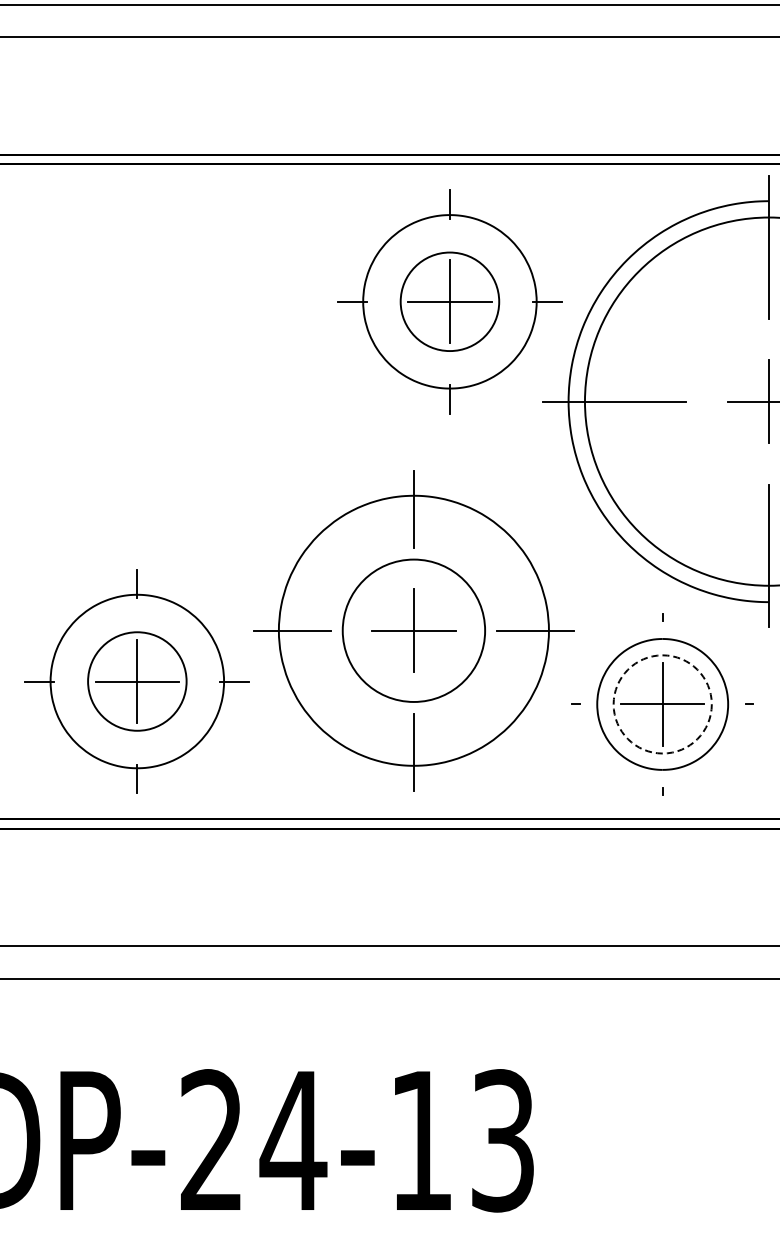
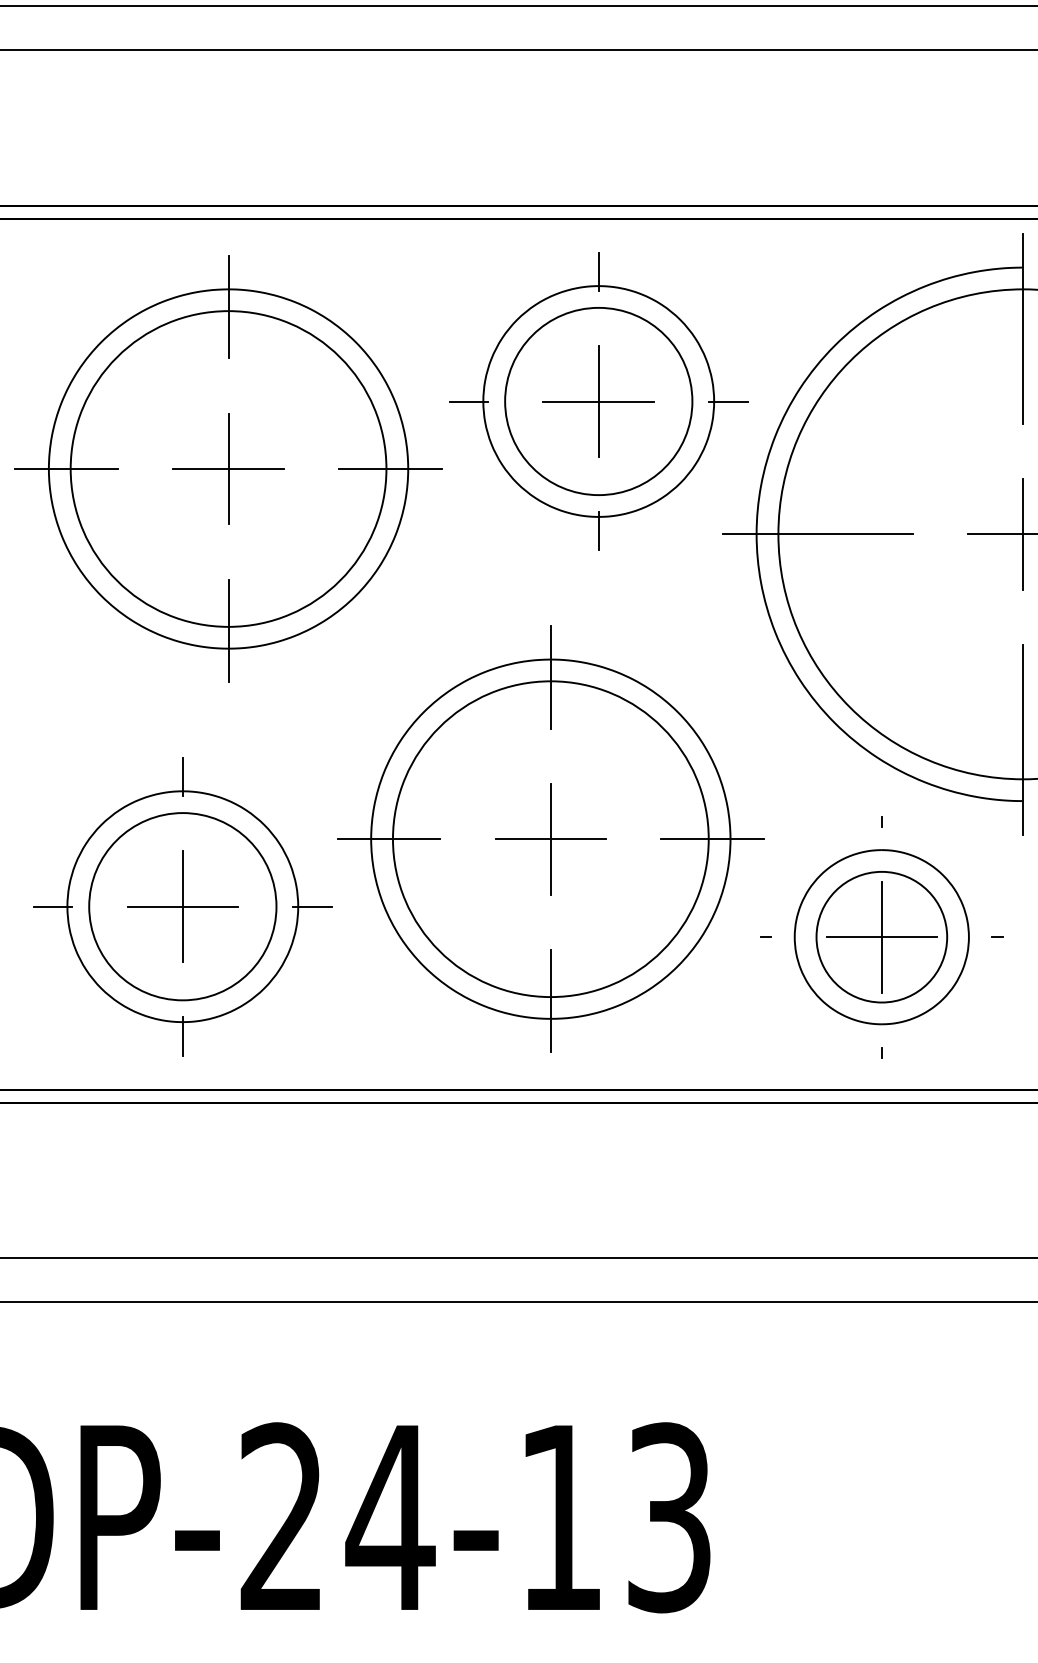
circle: (449, 301) -> (598, 401), size x1.43
part: (171, 352) -> (228, 468), added
circle: (413, 630) -> (550, 838), size x1.67
circle: (136, 681) -> (181, 906), size x1.43
circle: (662, 704) -> (881, 937), dashed -> solid

